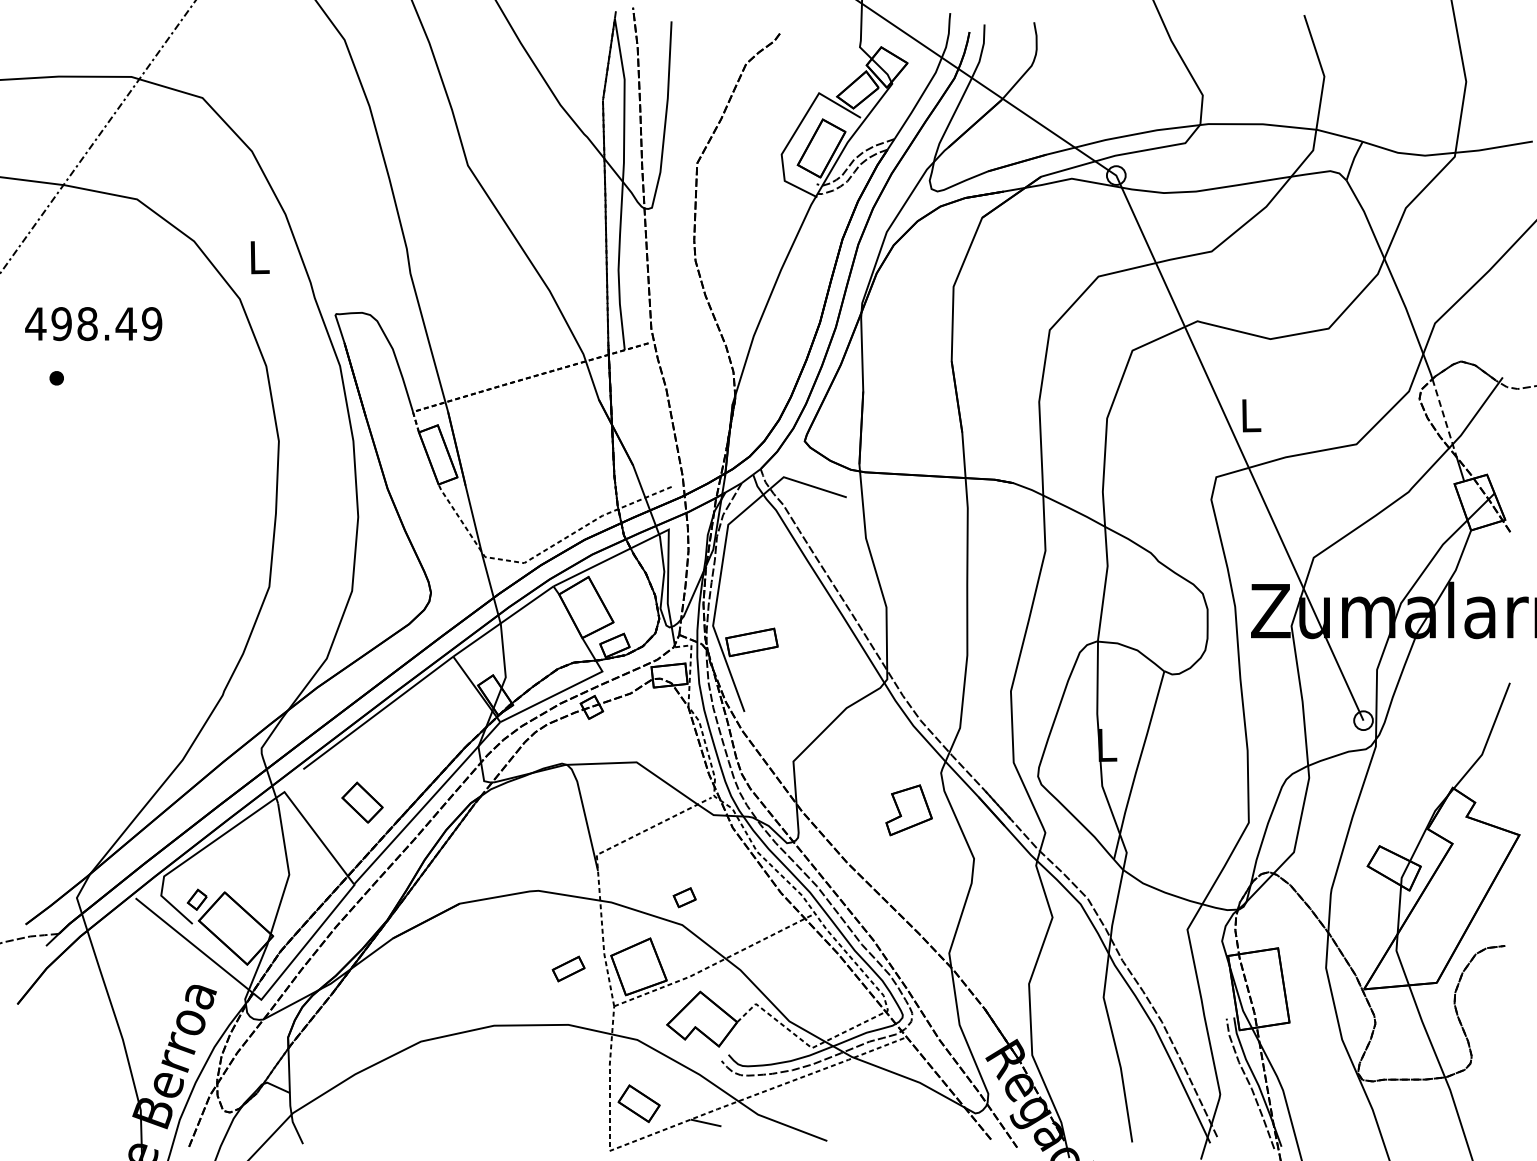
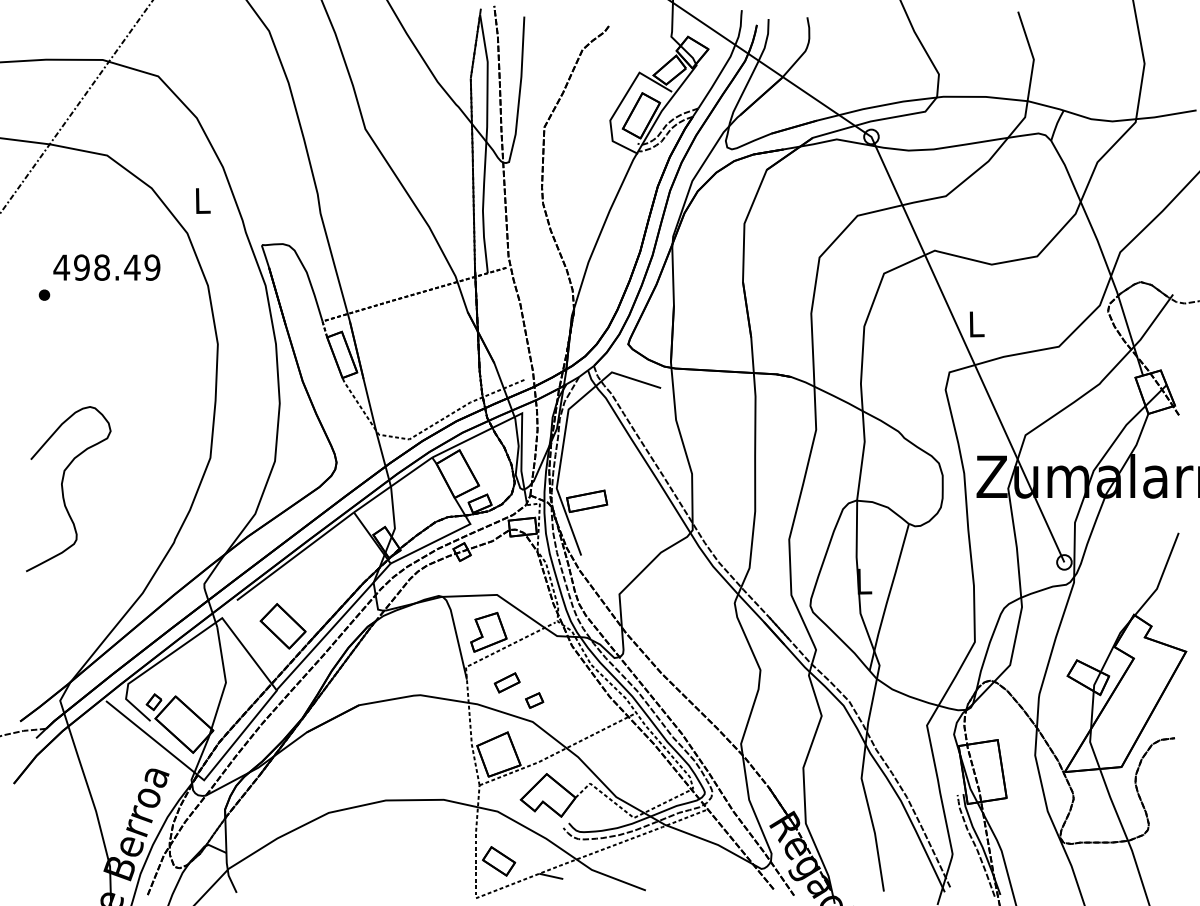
text: (93, 324) -> (106, 268), moved
line: (1444, 418) -> (1127, 326), dashed -> solid
curve: (80, 626) -> (63, 488), added
part: (362, 802) -> (283, 626), size x1.43
part: (908, 810) -> (488, 632), moved
part: (568, 968) -> (507, 682), moved

